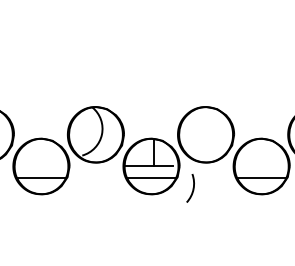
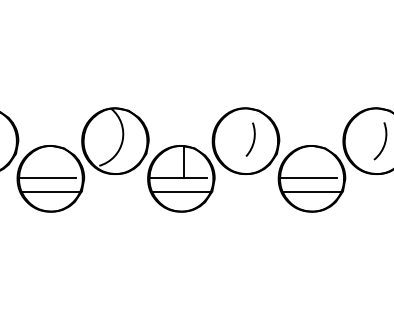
line: (38, 166) -> (47, 178), added
line: (258, 166) -> (308, 178), added
arc: (192, 188) -> (253, 139), moved

